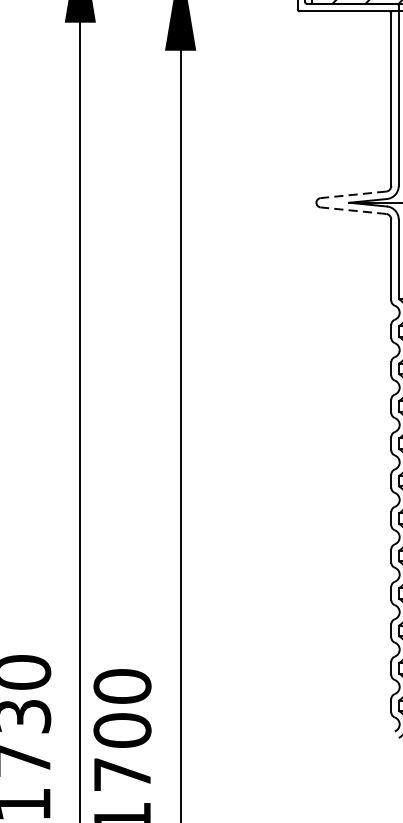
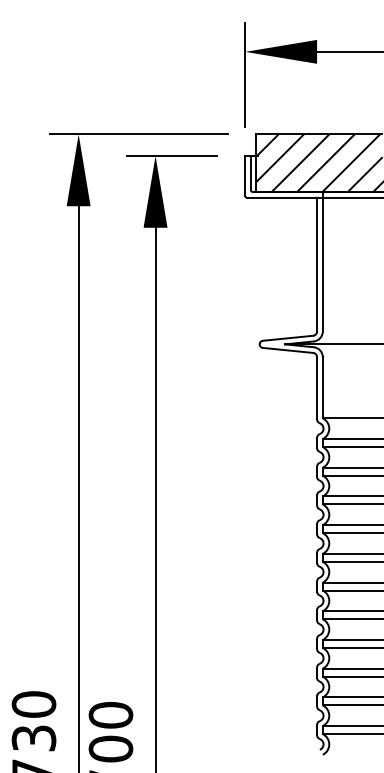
line: (352, 195) -> (287, 338), dashed -> solid
line: (352, 210) -> (287, 350), dashed -> solid

